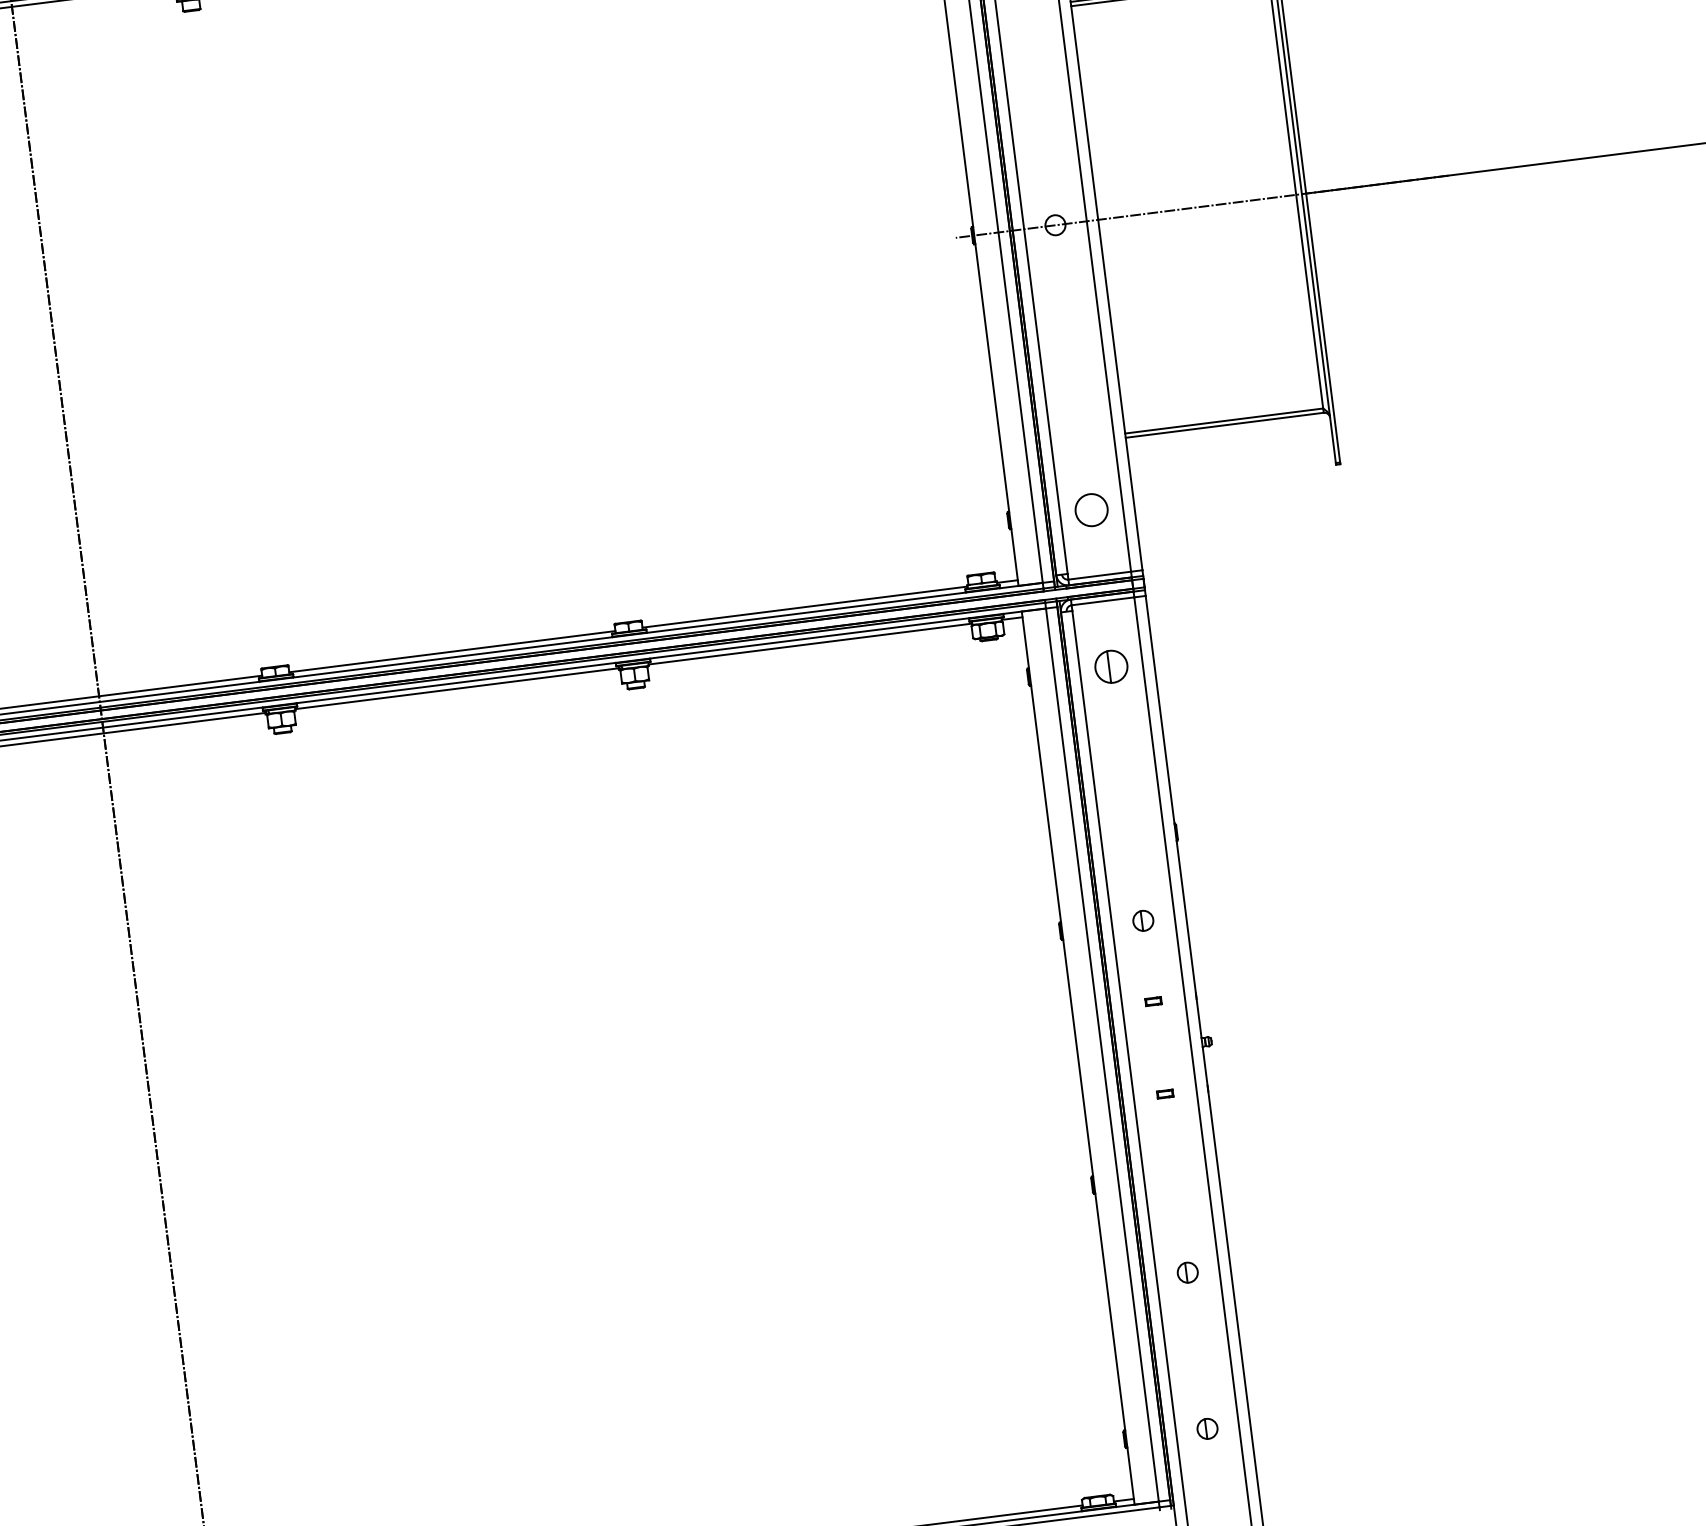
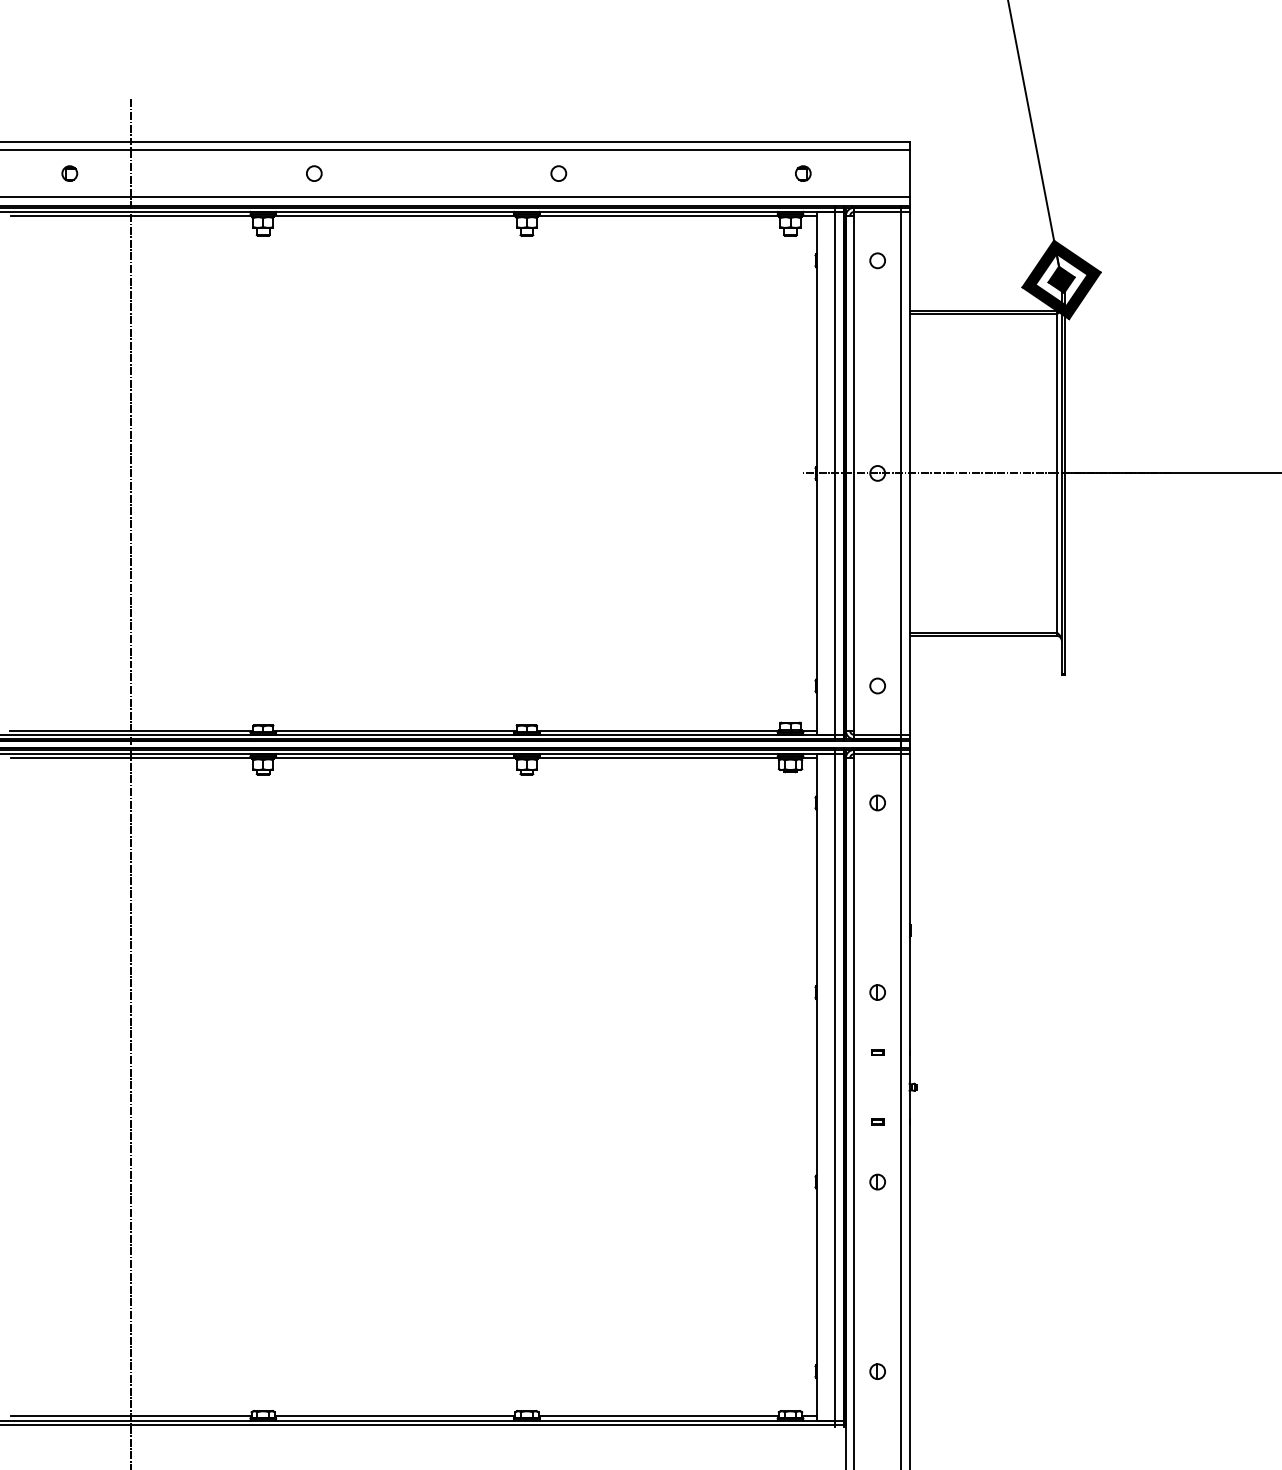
circle: (1091, 509) -> (877, 685), size x0.62
part: (1110, 666) -> (877, 802), size x0.62
part: (1187, 1271) -> (877, 1181), moved

